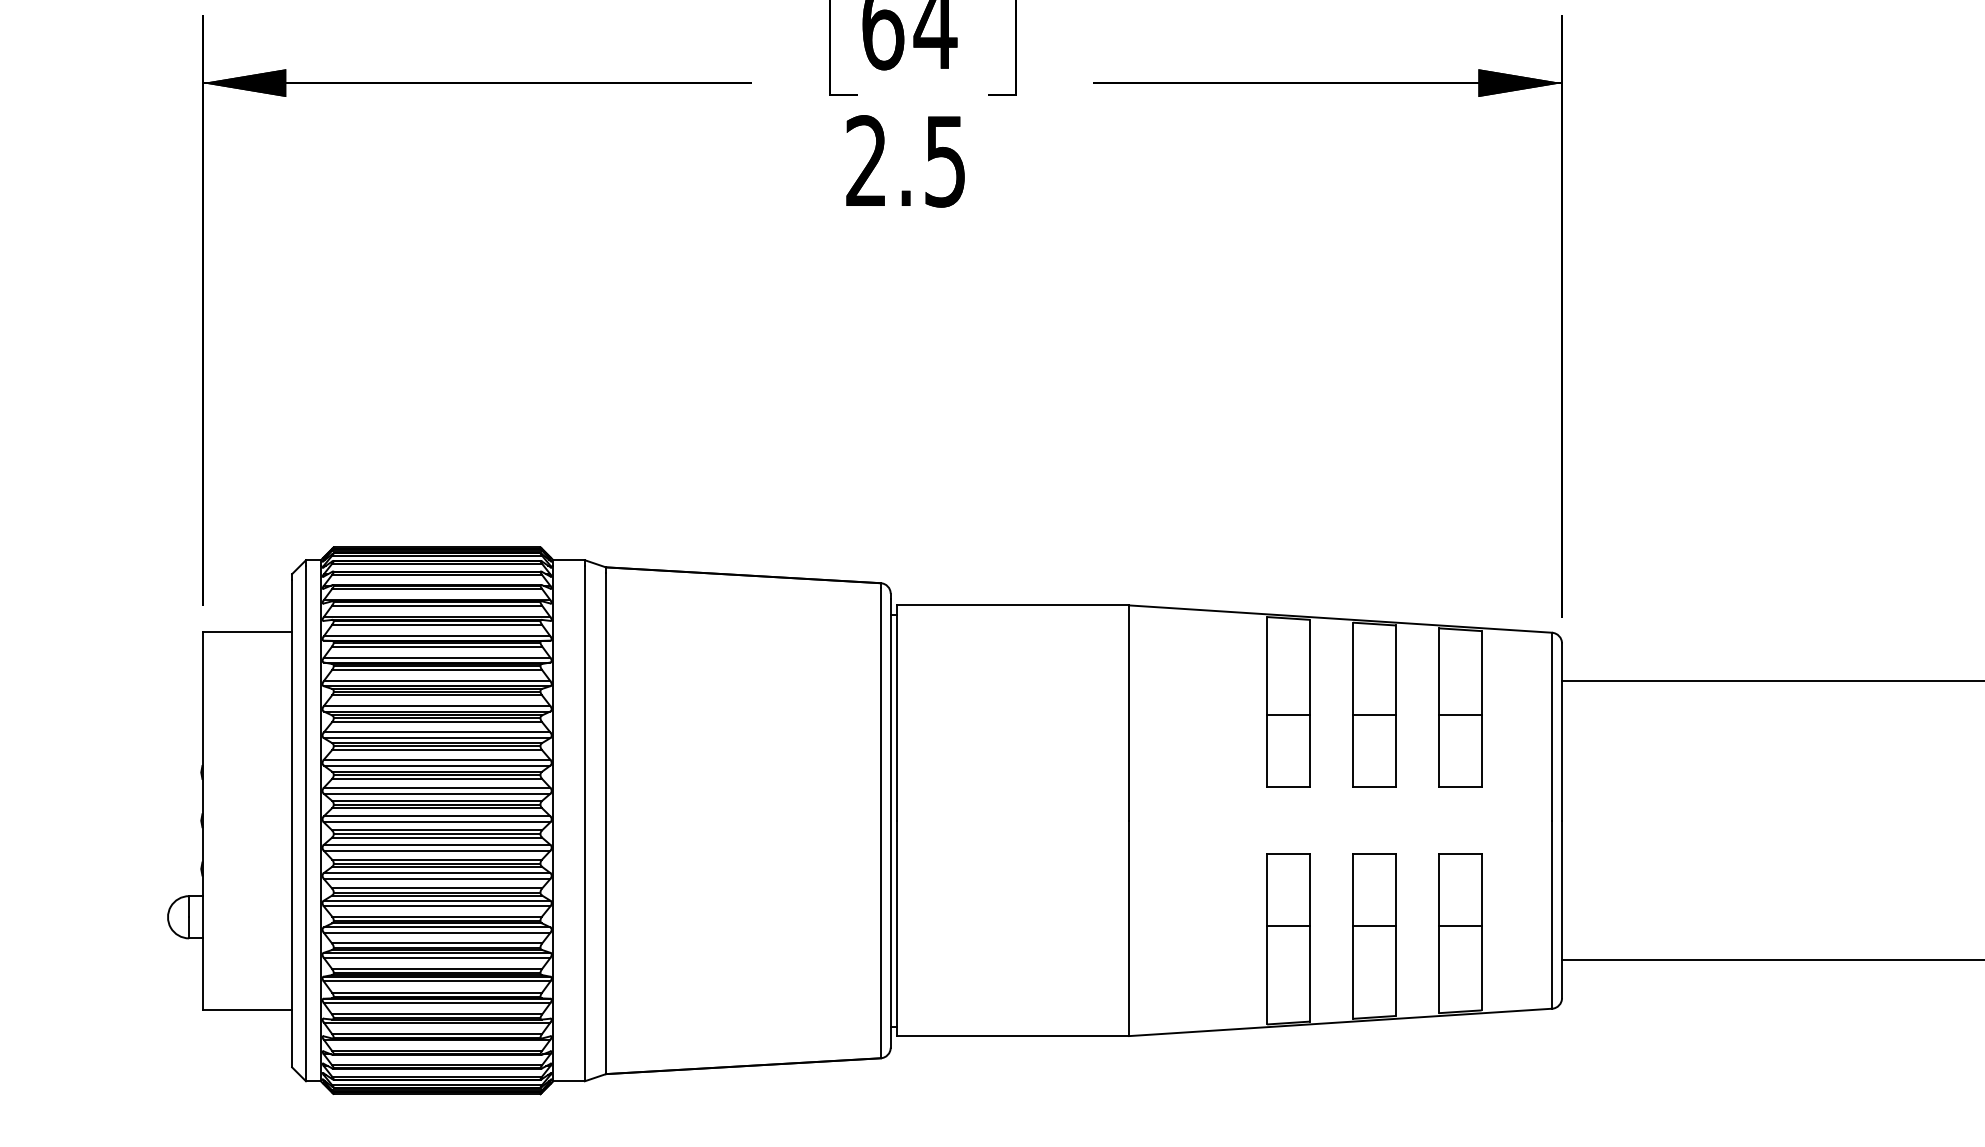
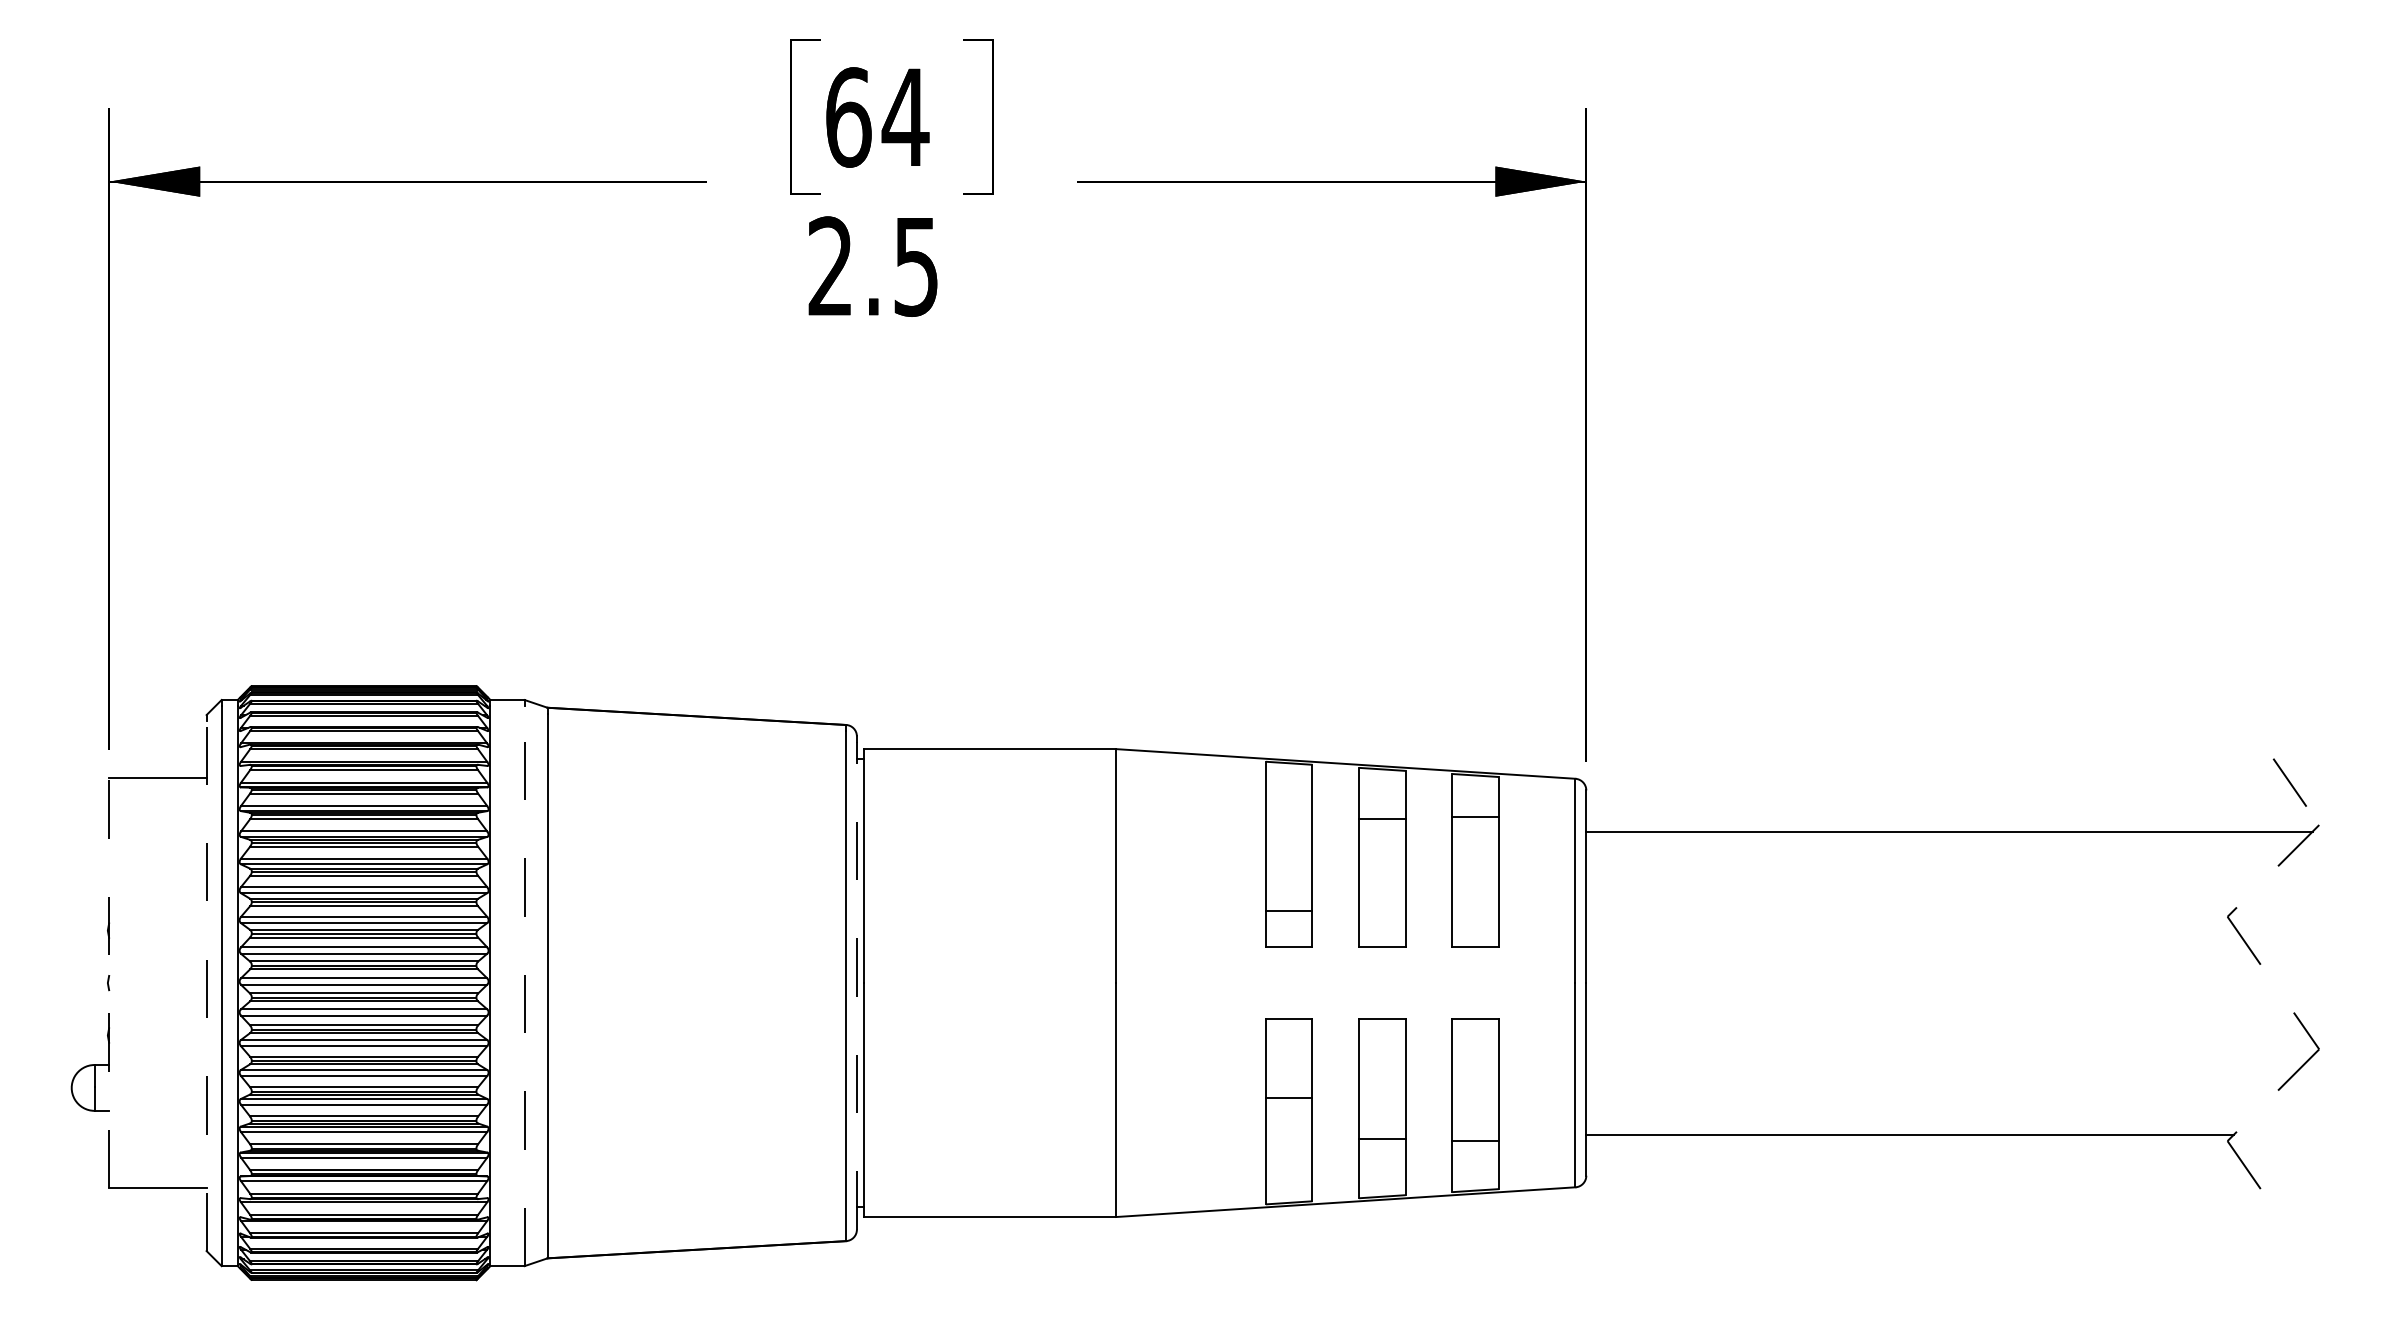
line: (1287, 715) -> (1288, 911), moved
line: (1374, 715) -> (1382, 819), moved
line: (1460, 715) -> (1475, 817), moved
line: (202, 820) -> (109, 982), solid -> dashed
line: (292, 822) -> (206, 985), solid -> dashed
line: (890, 822) -> (856, 985), solid -> dashed
line: (584, 823) -> (524, 986), solid -> dashed
line: (1374, 926) -> (1382, 1138), moved
line: (1460, 926) -> (1475, 1140), moved

